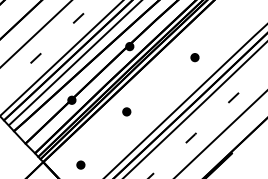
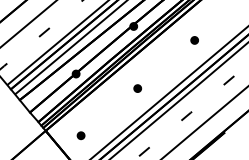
part: (126, 111) -> (137, 88), moved

